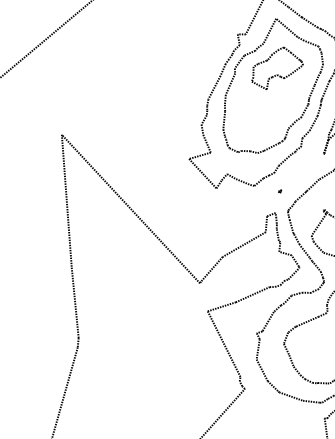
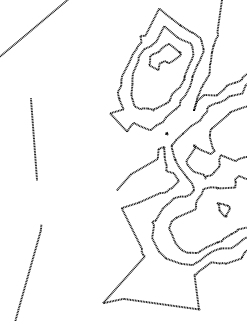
line: (130, 209) -> (73, 144), removed
line: (75, 302) -> (39, 202), removed

